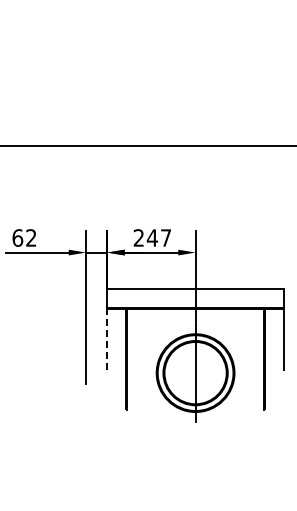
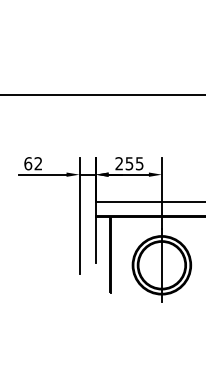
text: (158, 237) -> (134, 163), 247 -> 255
line: (107, 339) -> (95, 240), dashed -> solid

